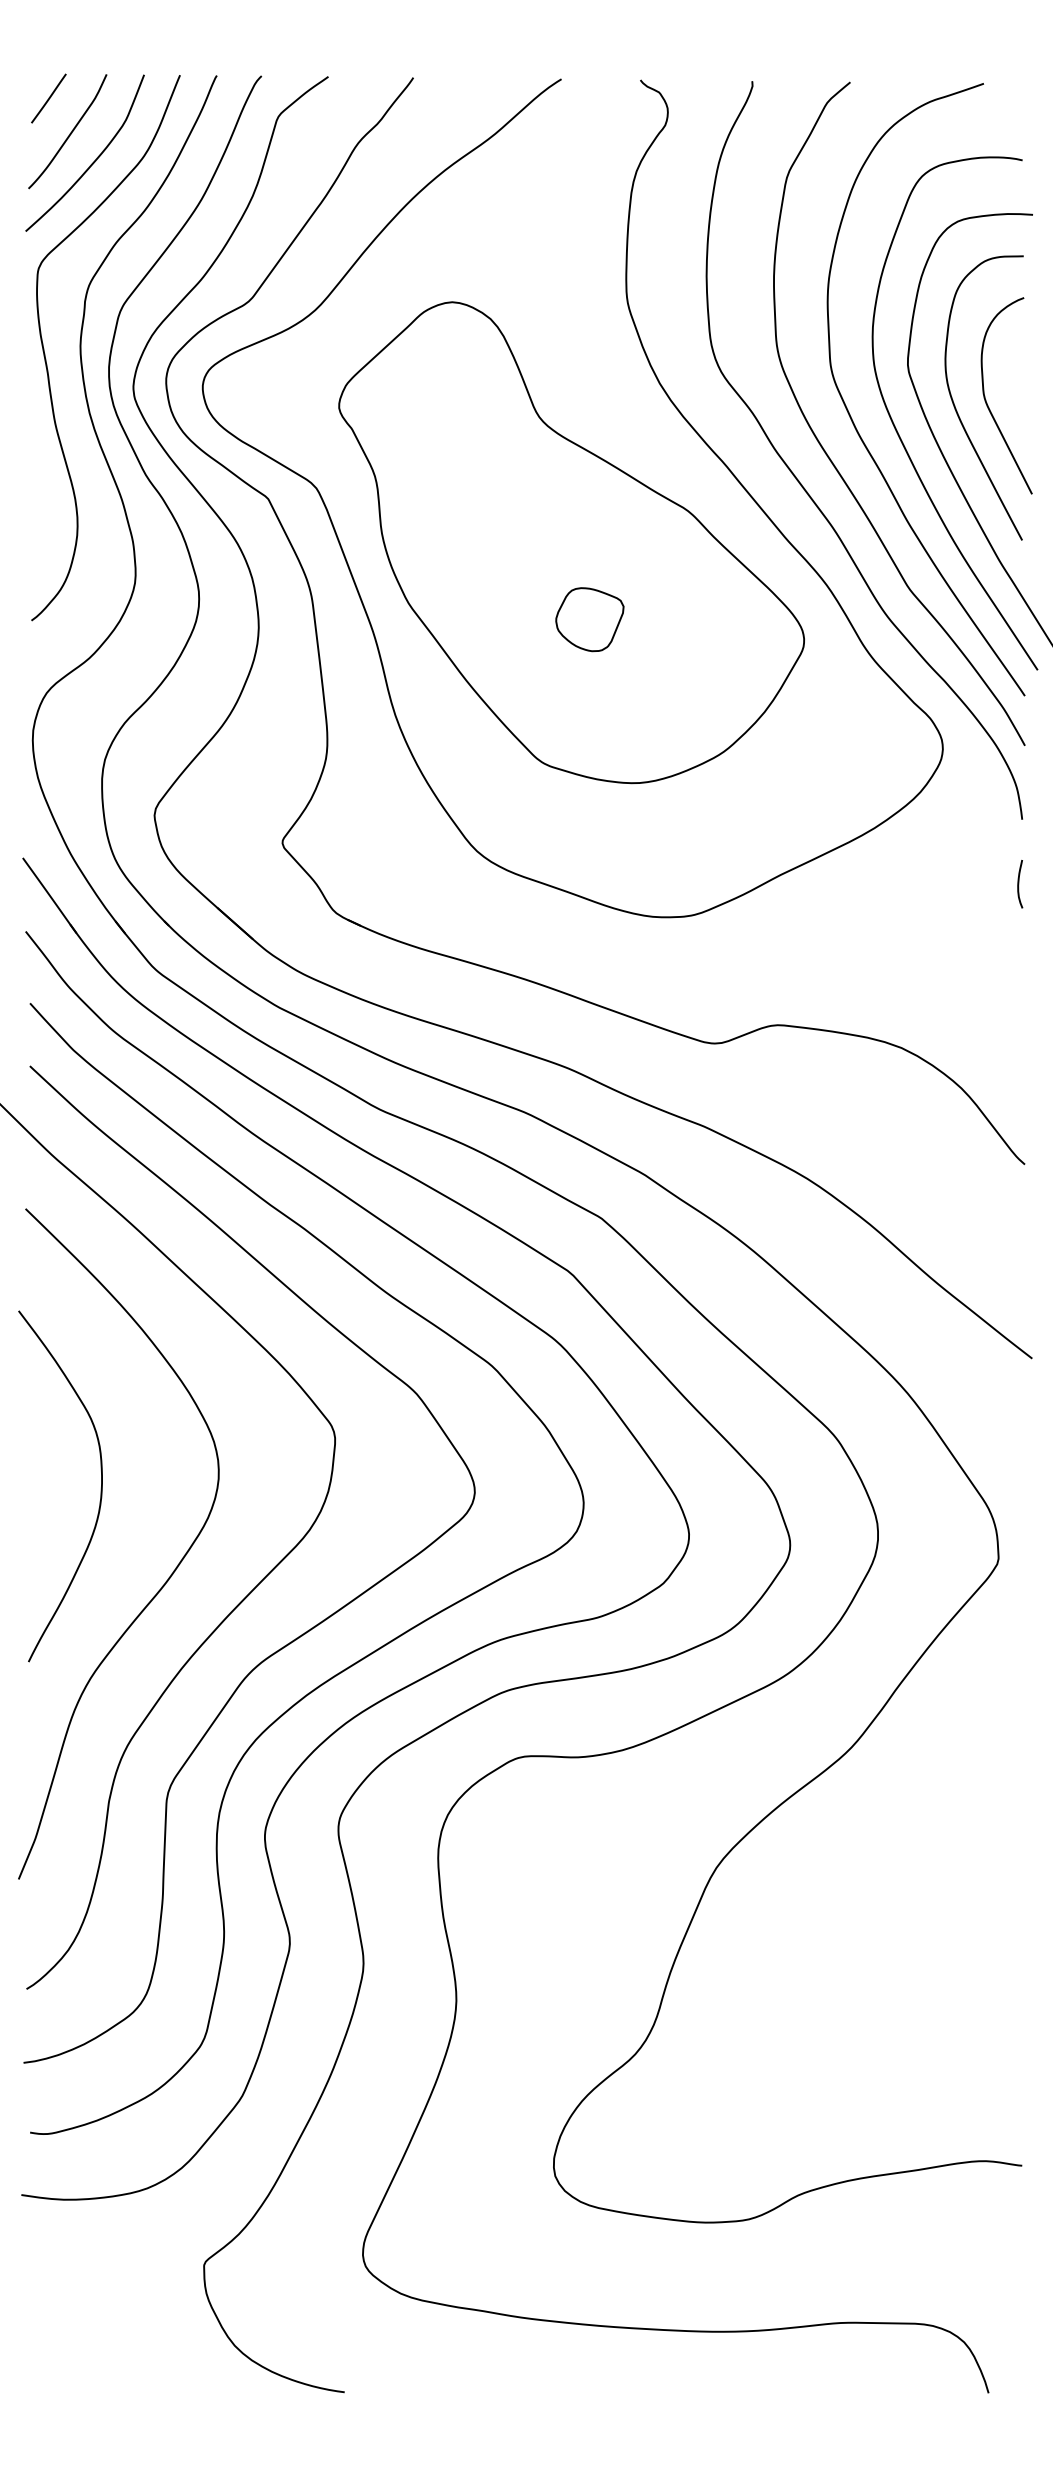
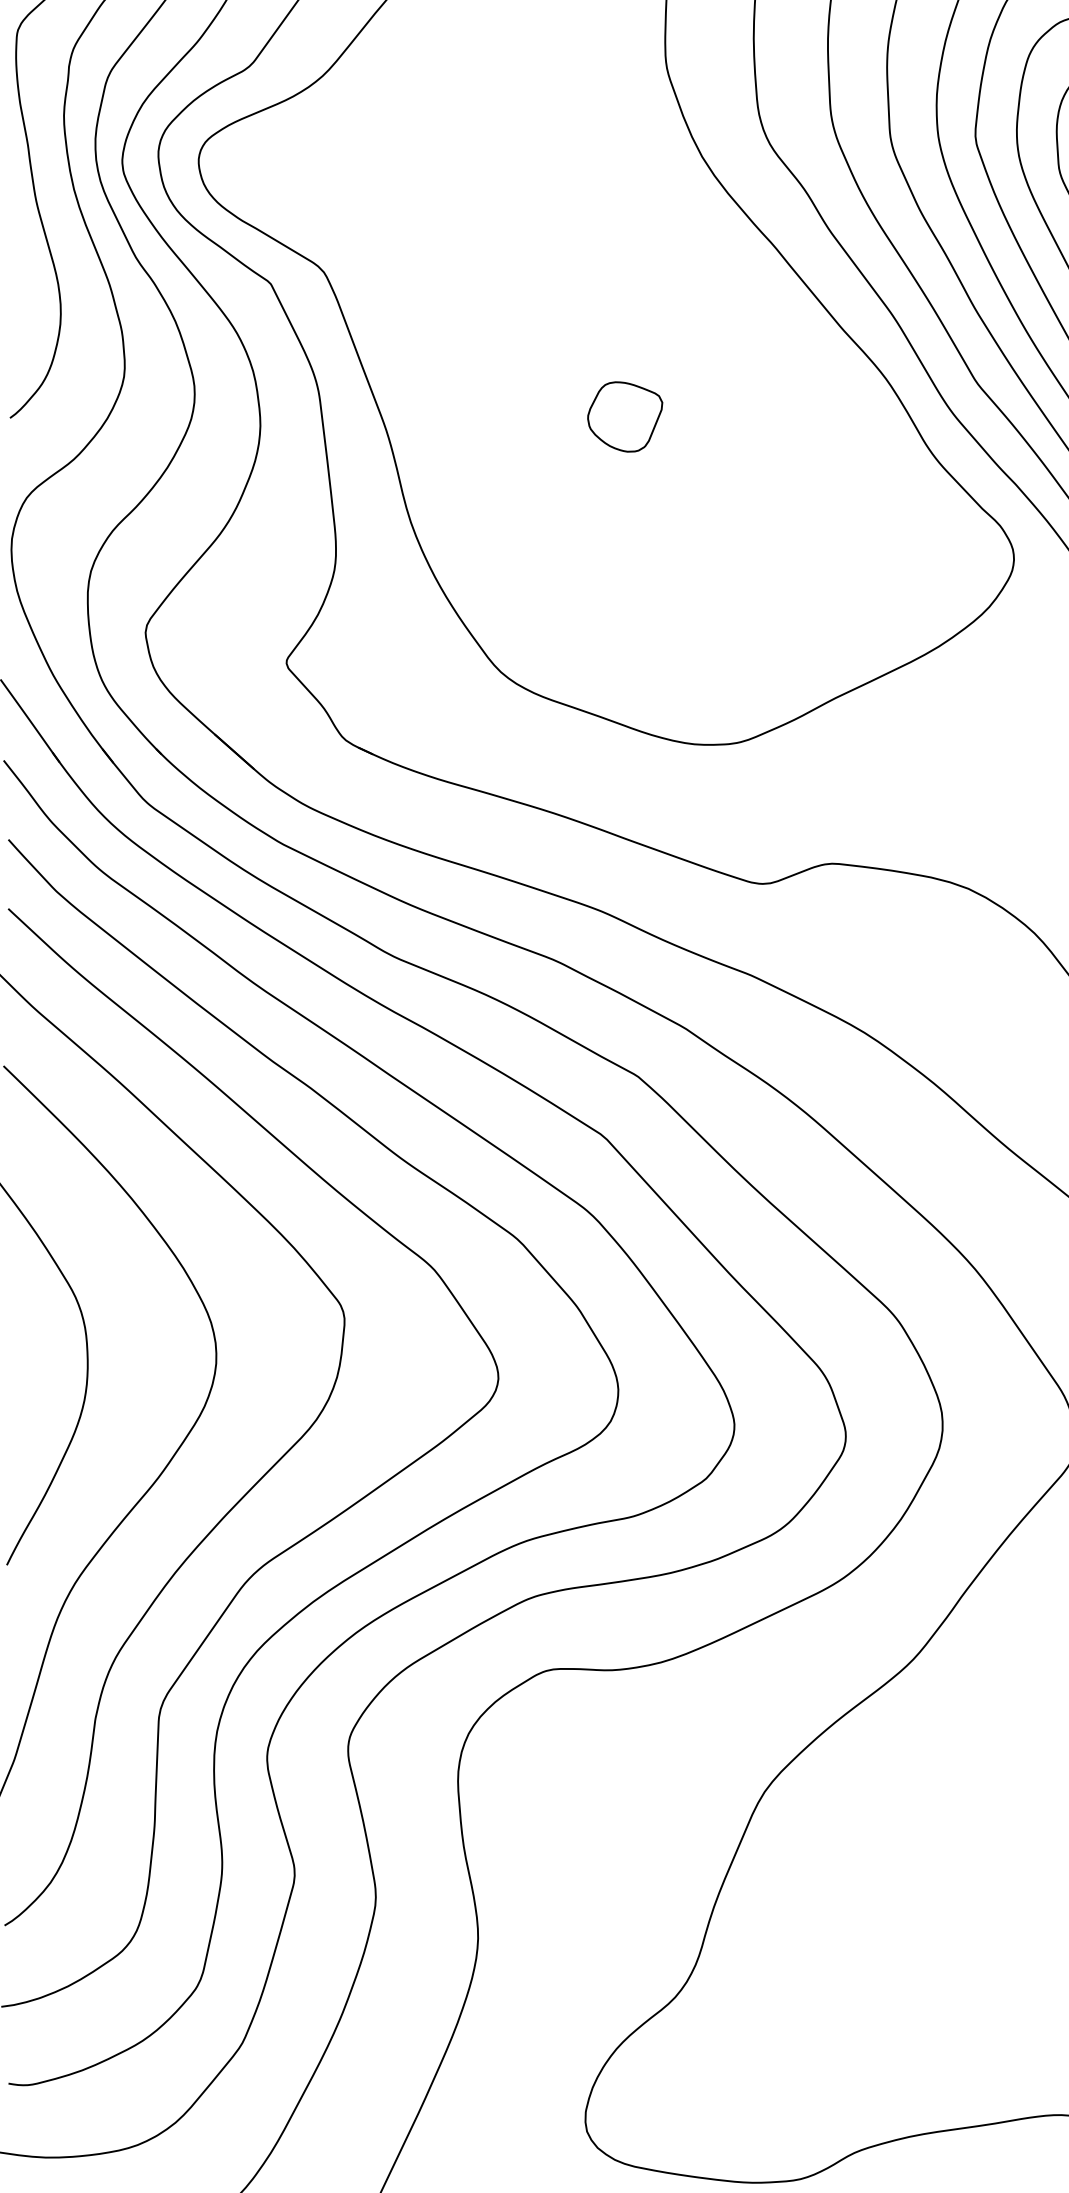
part: (571, 542) -> (604, 331), removed

